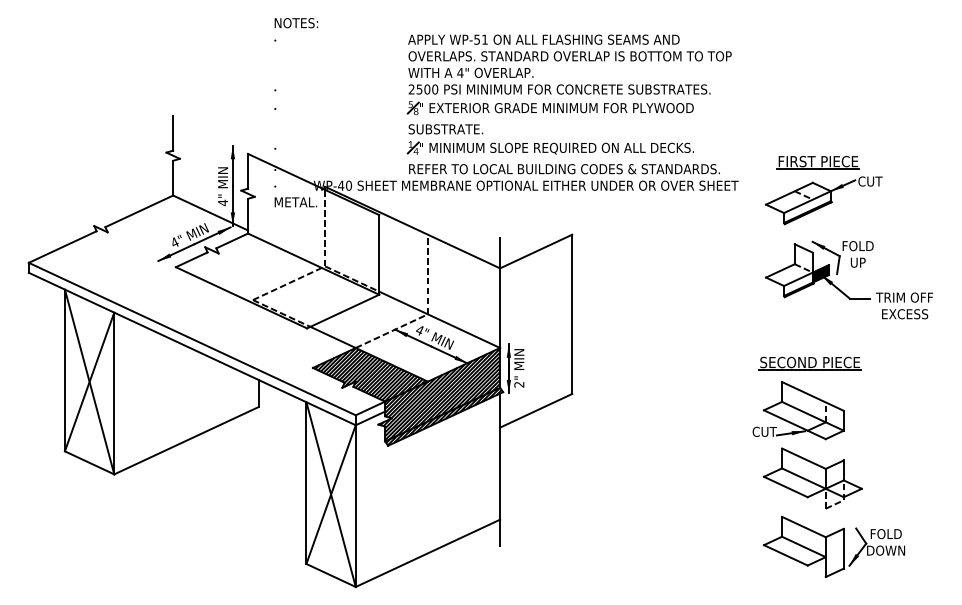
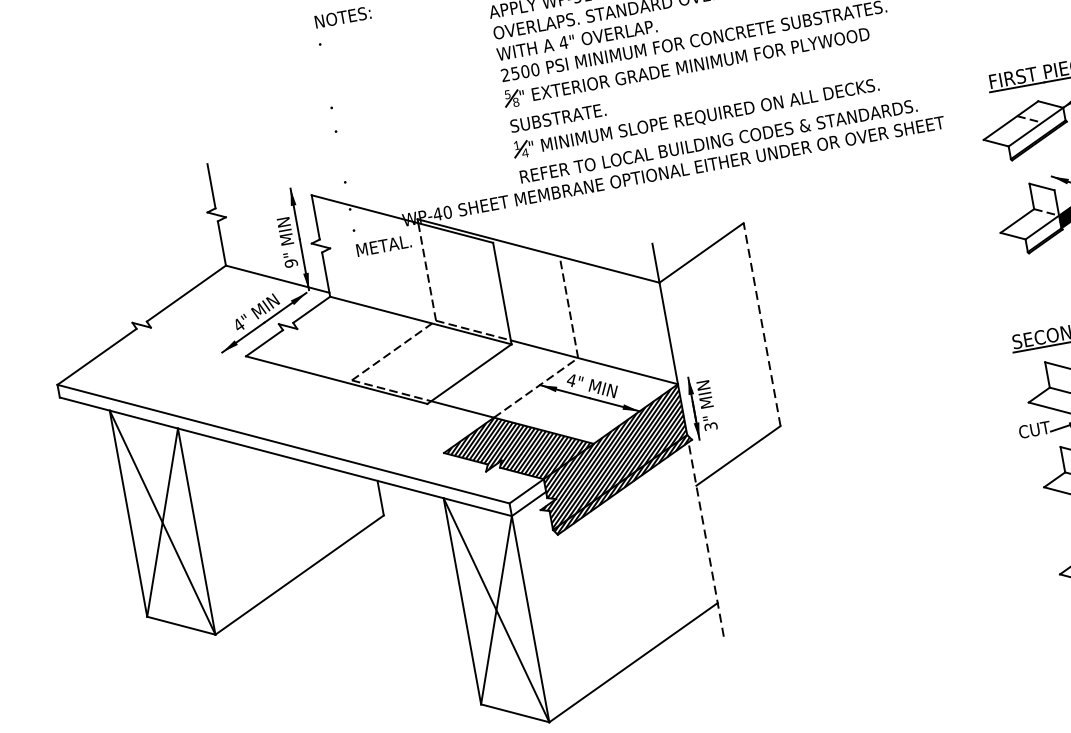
text: (223, 202) -> (291, 262), 4" -> 9"
line: (572, 314) -> (762, 324), solid -> dashed
text: (519, 384) -> (711, 426), 2" -> 3"
line: (500, 469) -> (706, 538), solid -> dashed

